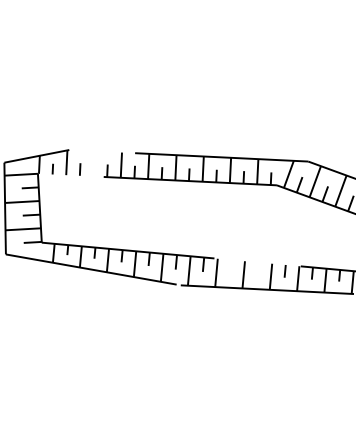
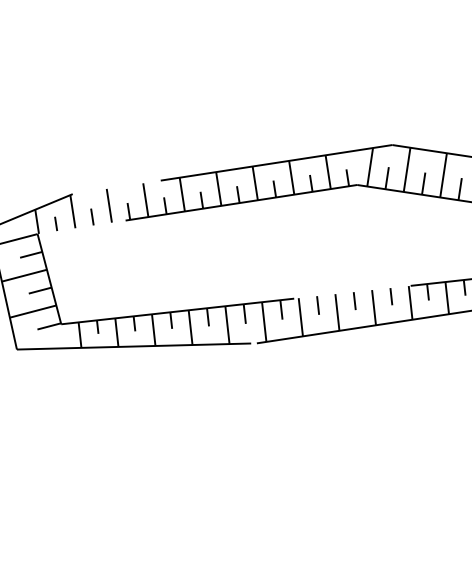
line: (93, 163) -> (108, 205), added
line: (230, 266) -> (317, 304), added
line: (257, 268) -> (353, 300), added

